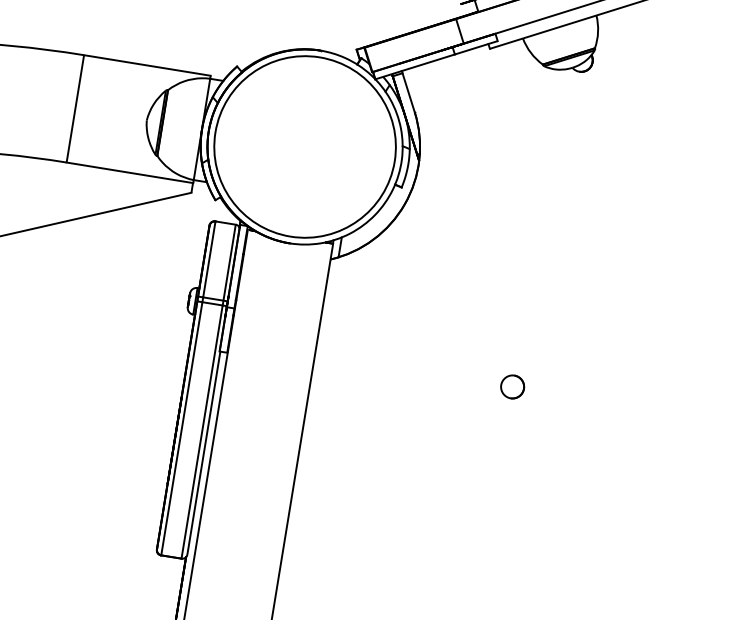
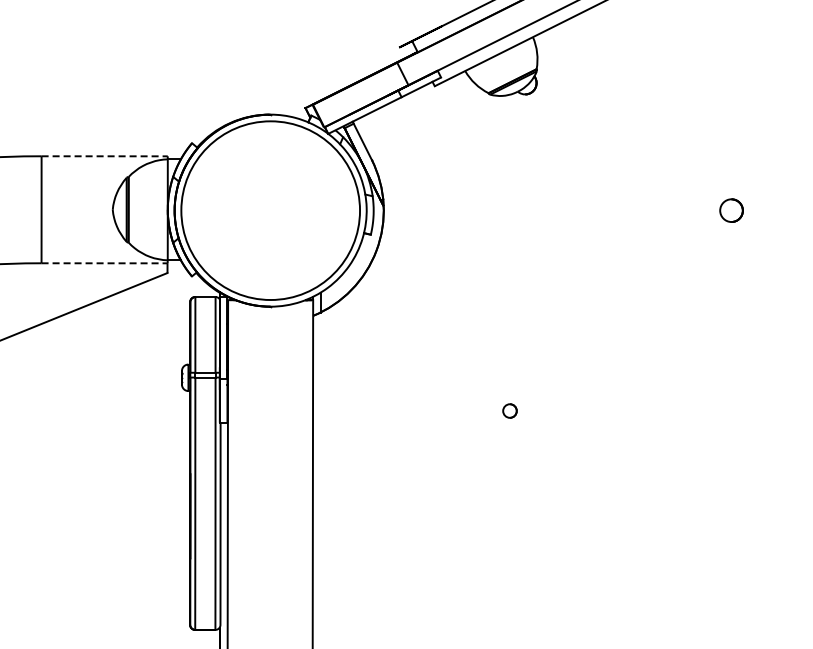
line: (148, 65) -> (105, 156), solid -> dashed
line: (130, 173) -> (105, 263), solid -> dashed
part: (512, 386) -> (509, 410), size x0.6

